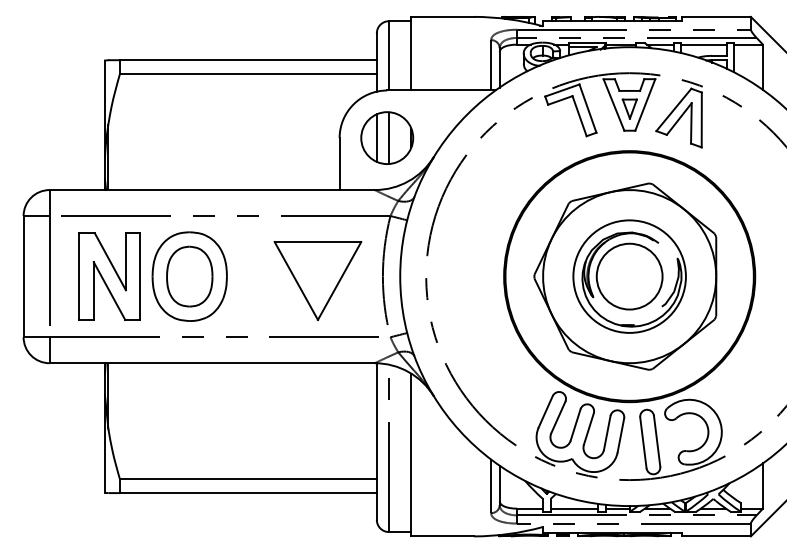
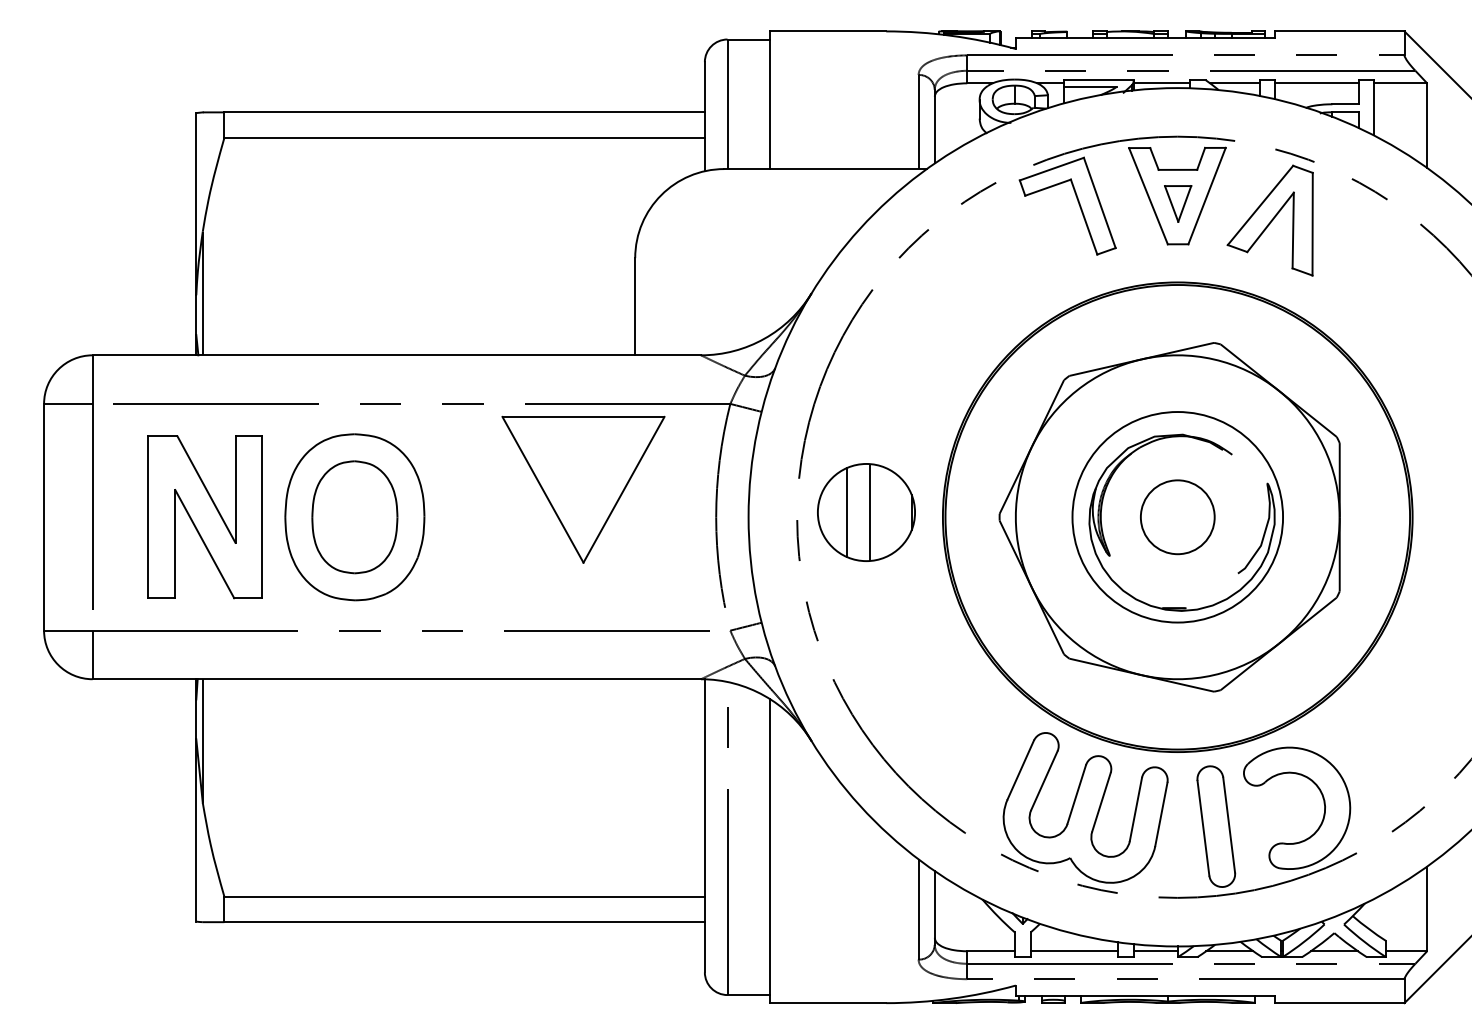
part: (387, 137) -> (866, 511), moved
circle: (629, 276) -> (1177, 517), size x0.6
part: (317, 280) -> (582, 488), moved

